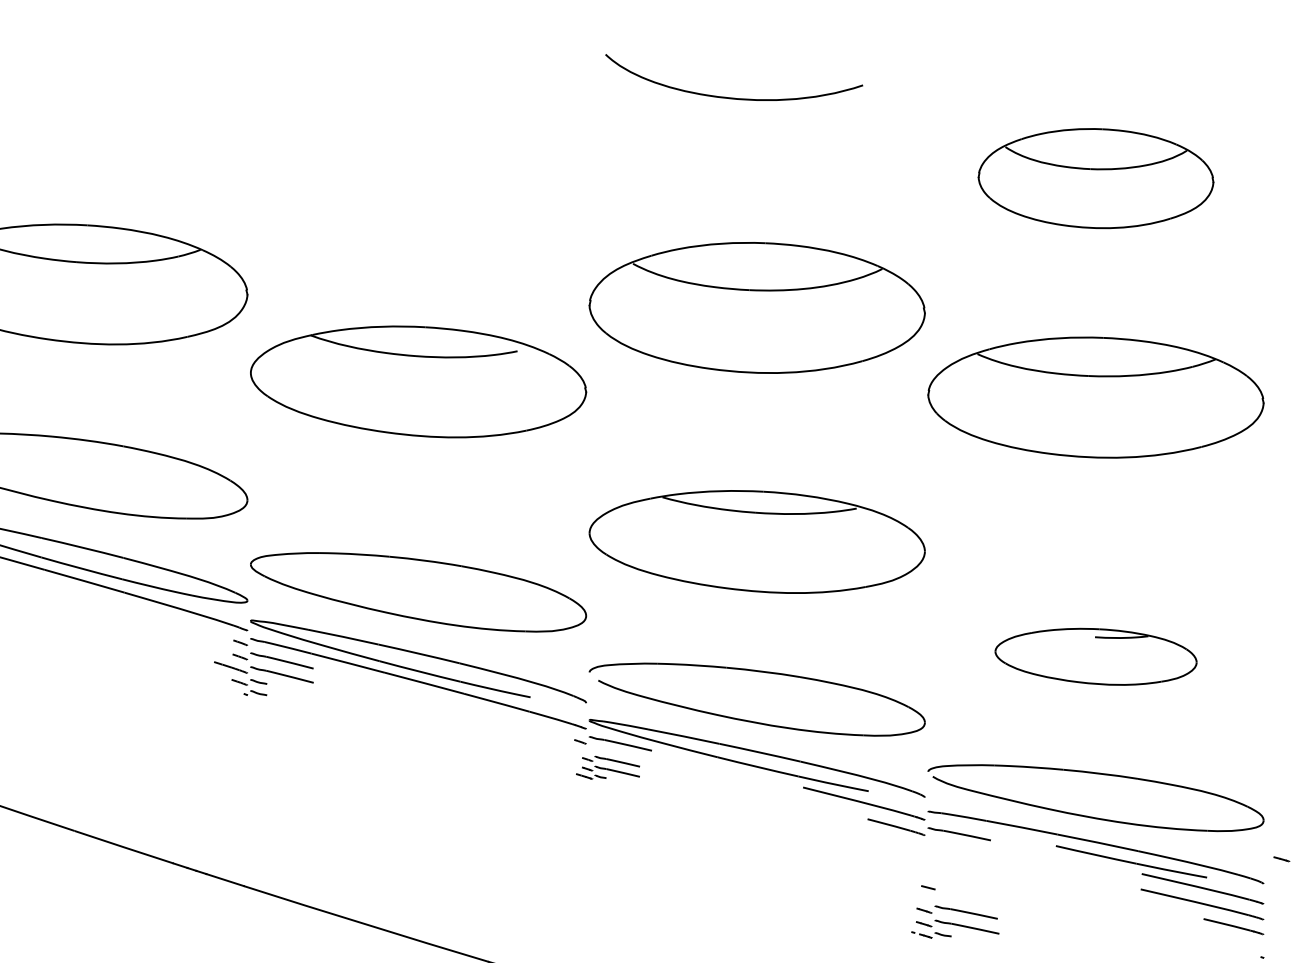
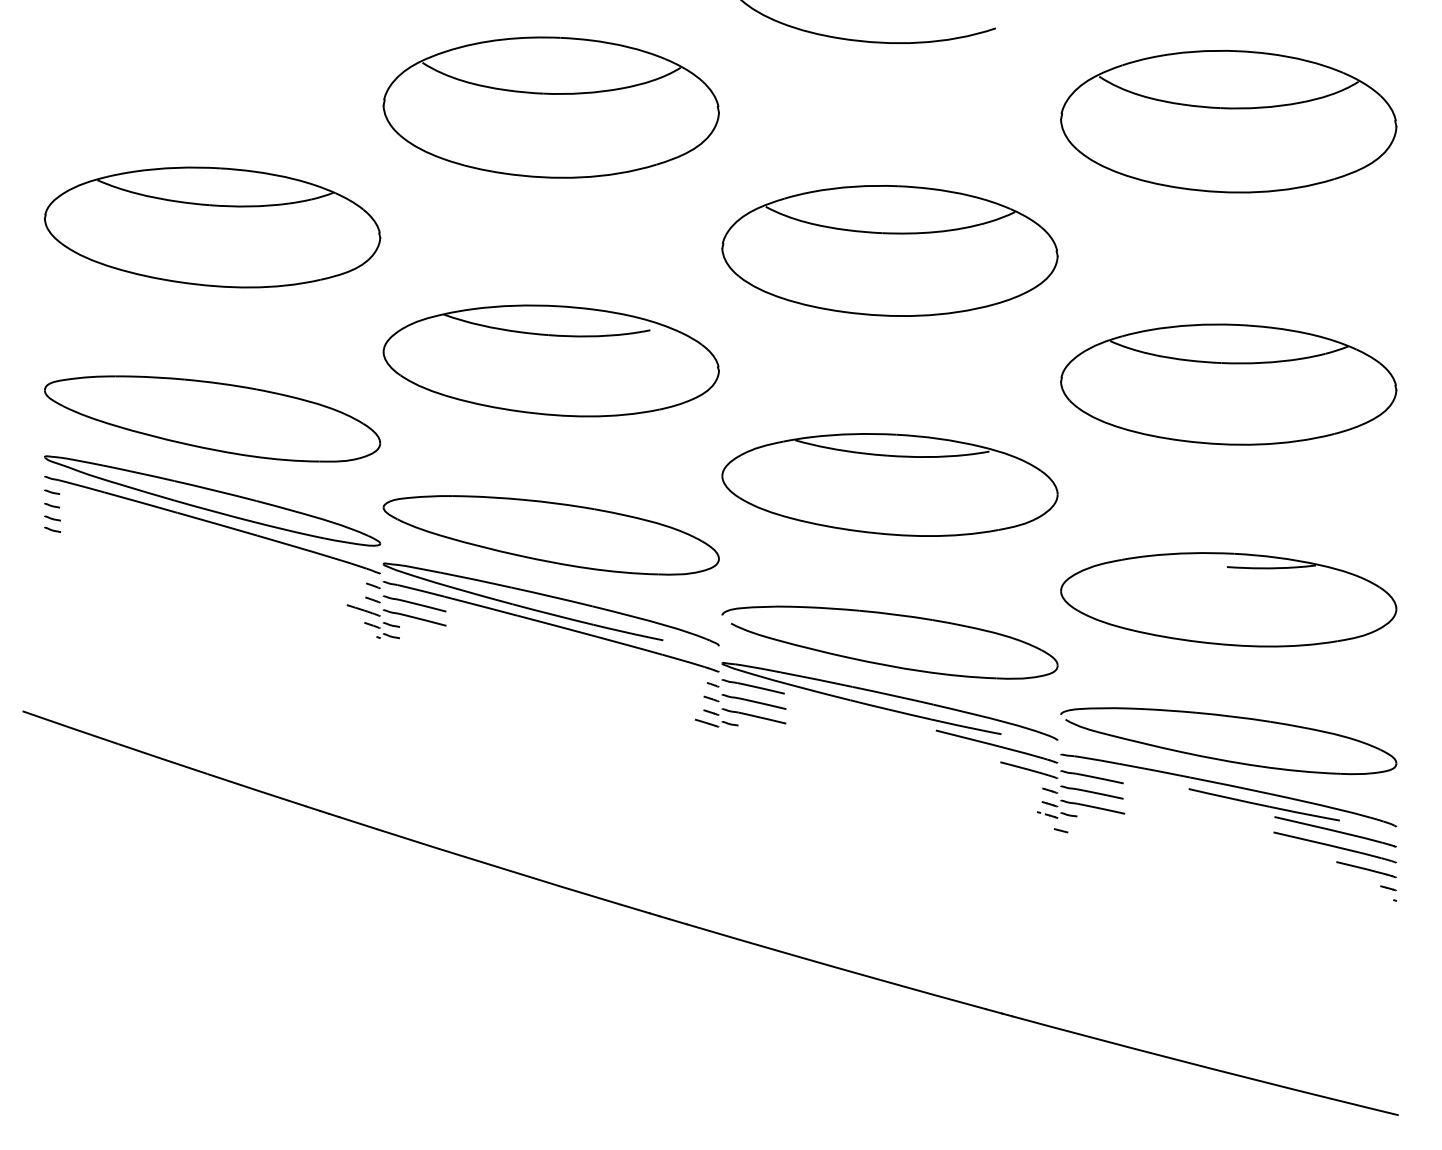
part: (417, 164) -> (550, 107), added
part: (1095, 178) -> (1228, 121), size x1.43
part: (417, 381) -> (550, 360), moved
part: (1095, 397) -> (1228, 384), moved
part: (1095, 656) -> (1228, 599), size x1.67
part: (607, 767) -> (740, 710), size x1.43
line: (1281, 859) -> (1388, 888), moved
part: (955, 921) -> (1081, 801), moved

